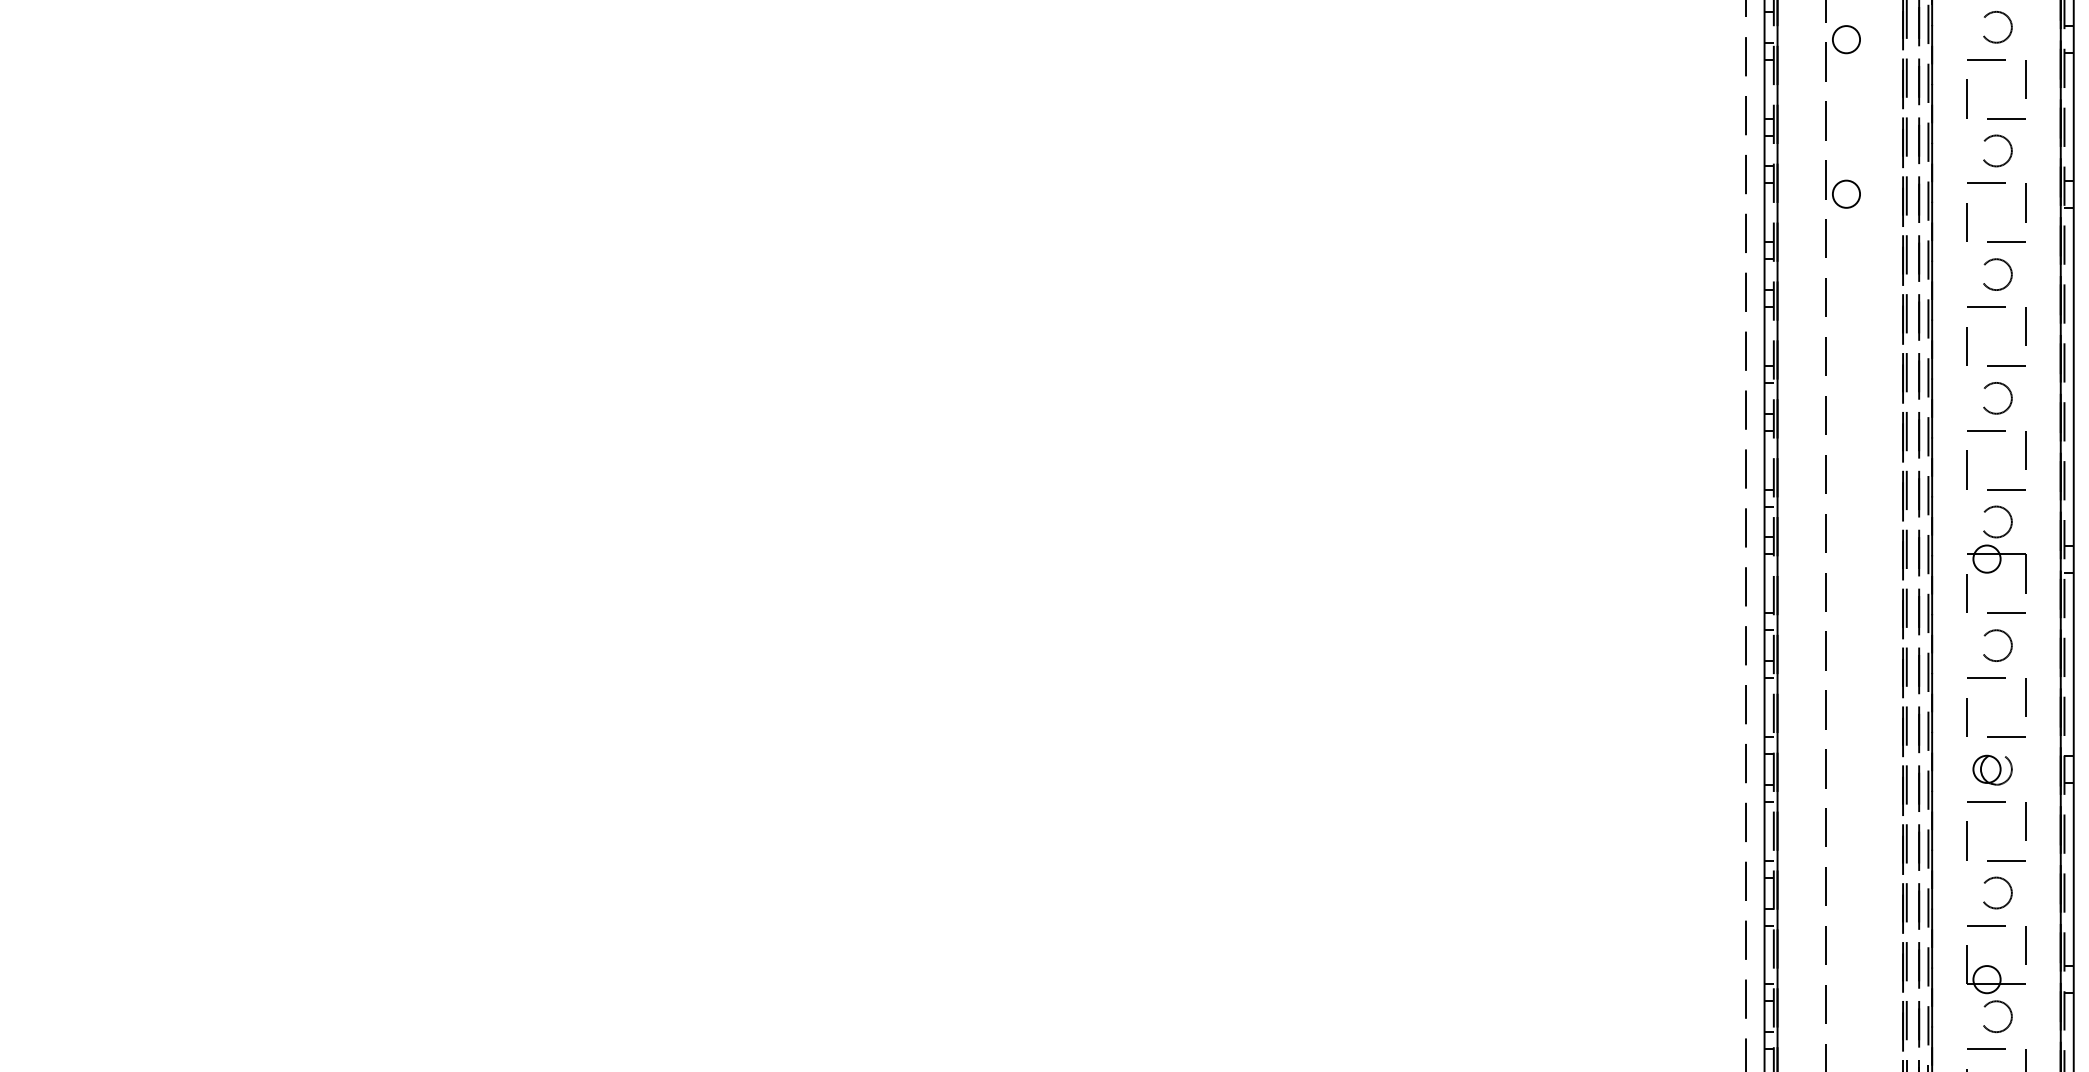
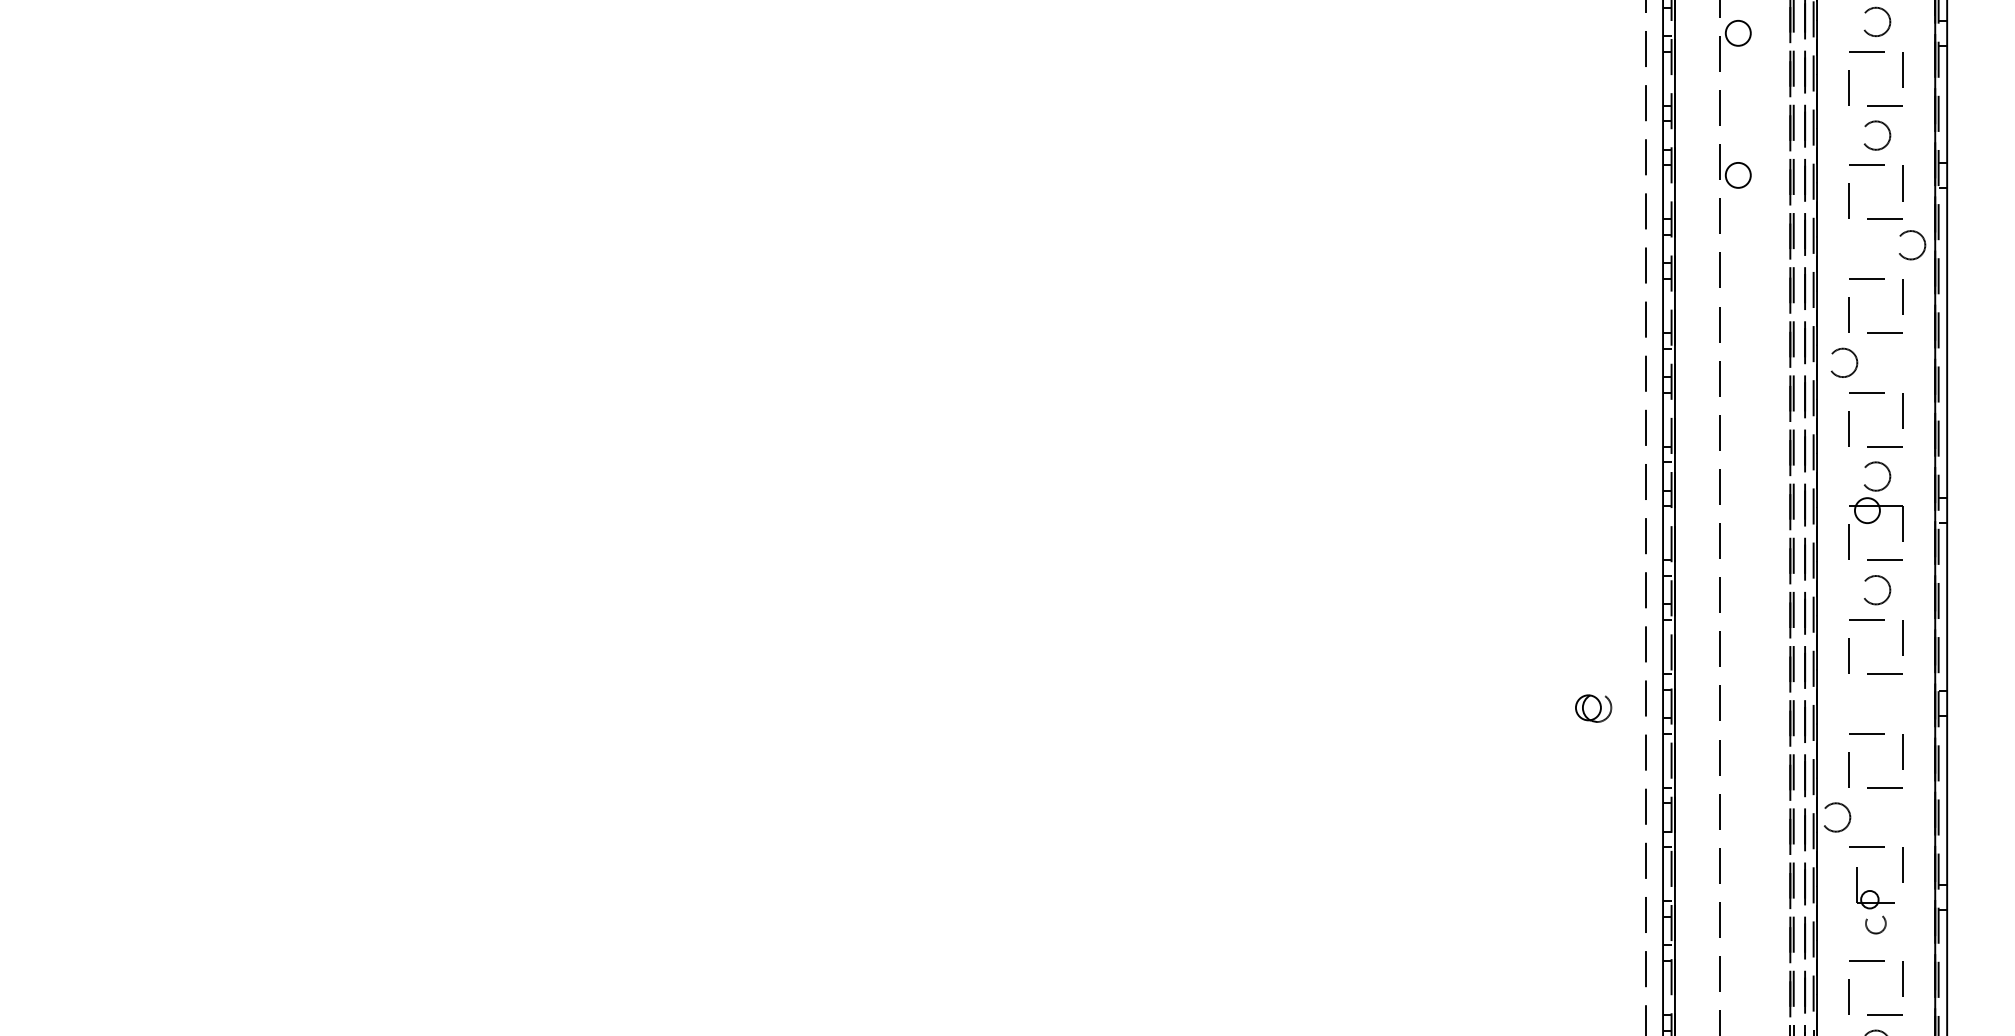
circle: (1997, 274) -> (1912, 245), moved
circle: (1997, 397) -> (1844, 362), moved
part: (1992, 770) -> (1593, 708), moved
circle: (1997, 893) -> (1837, 817), moved
part: (1995, 988) -> (1875, 905), size x0.7

